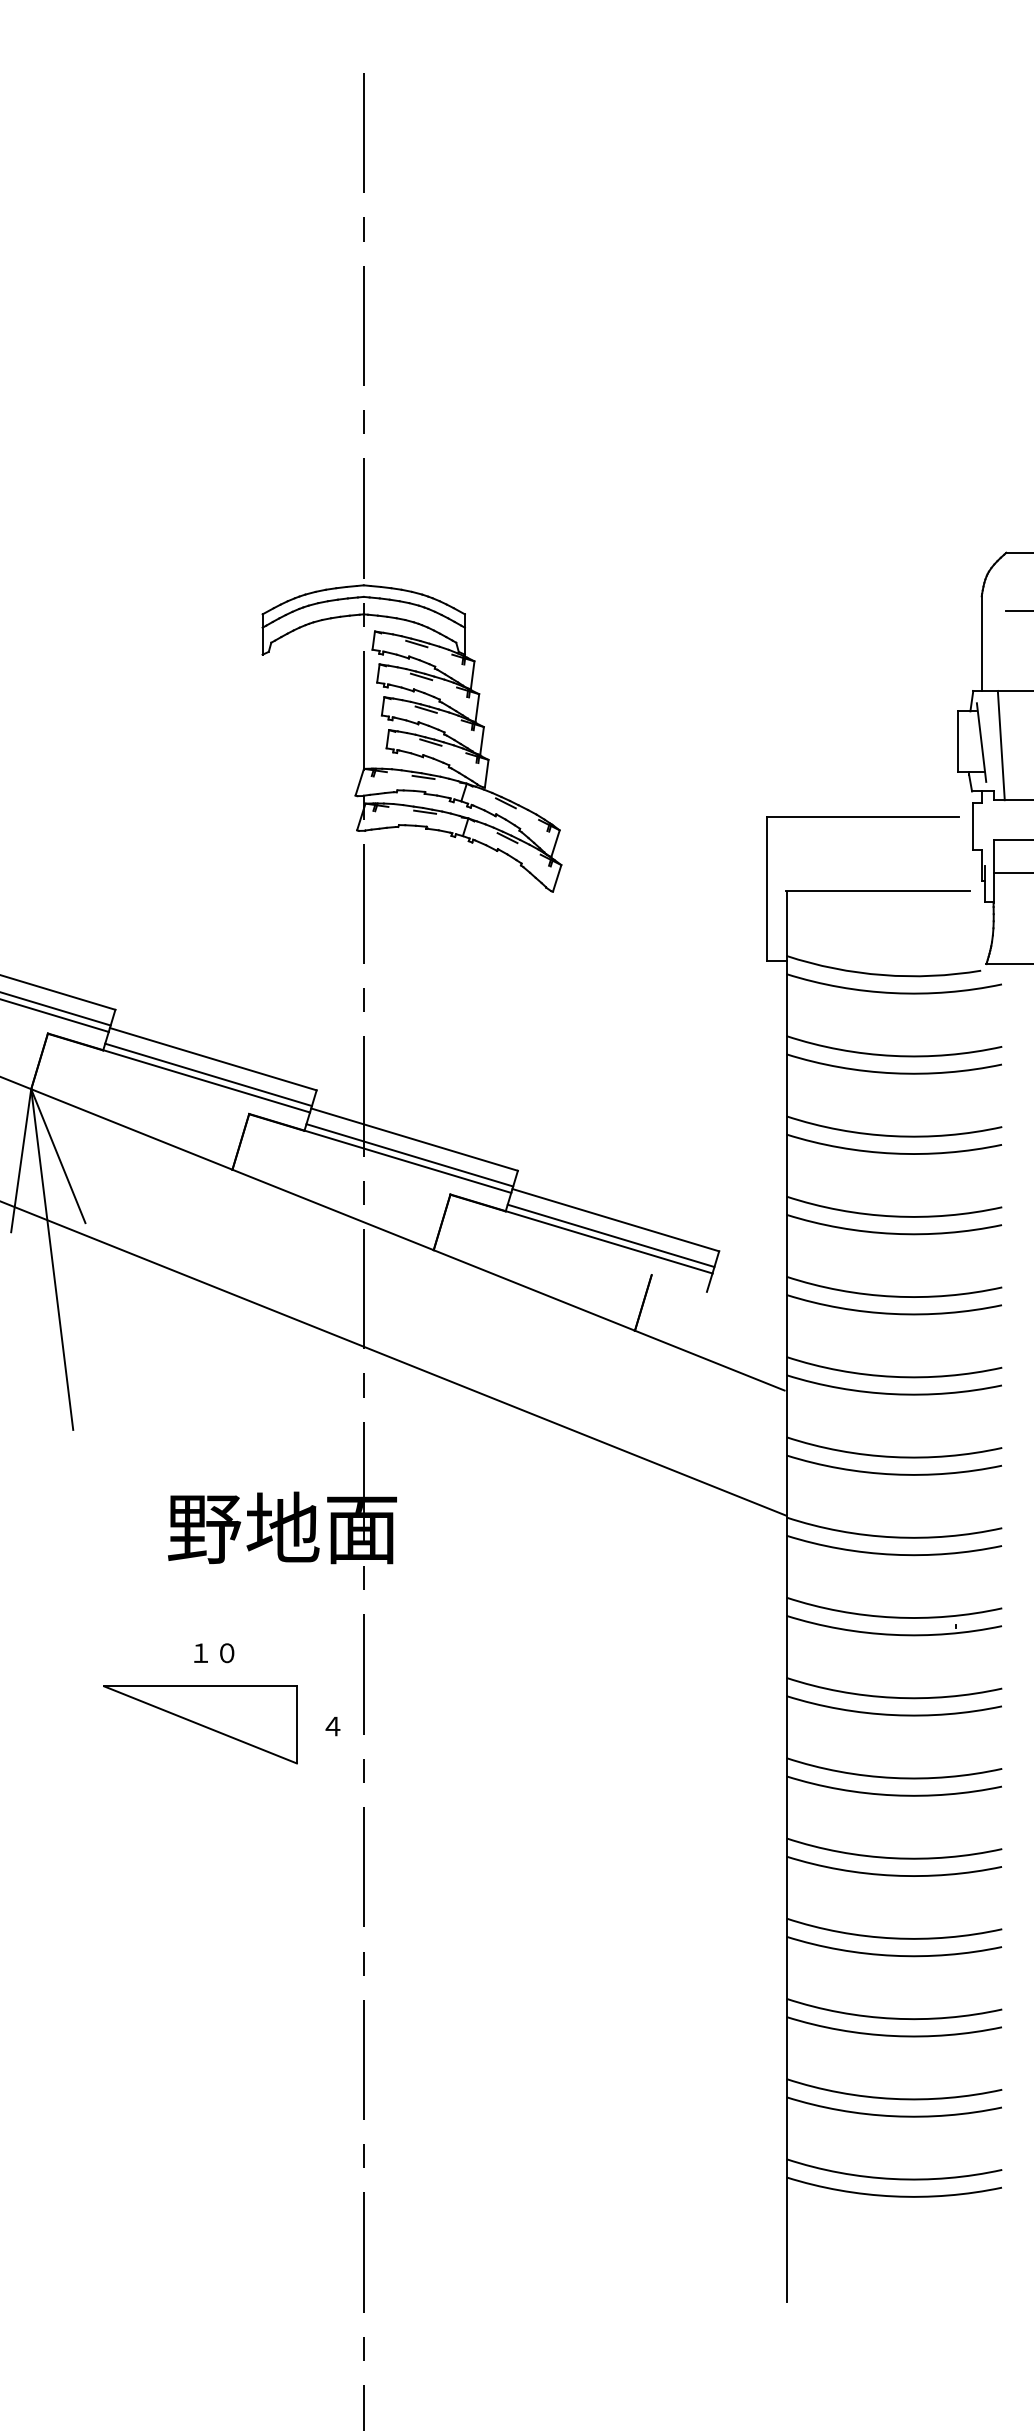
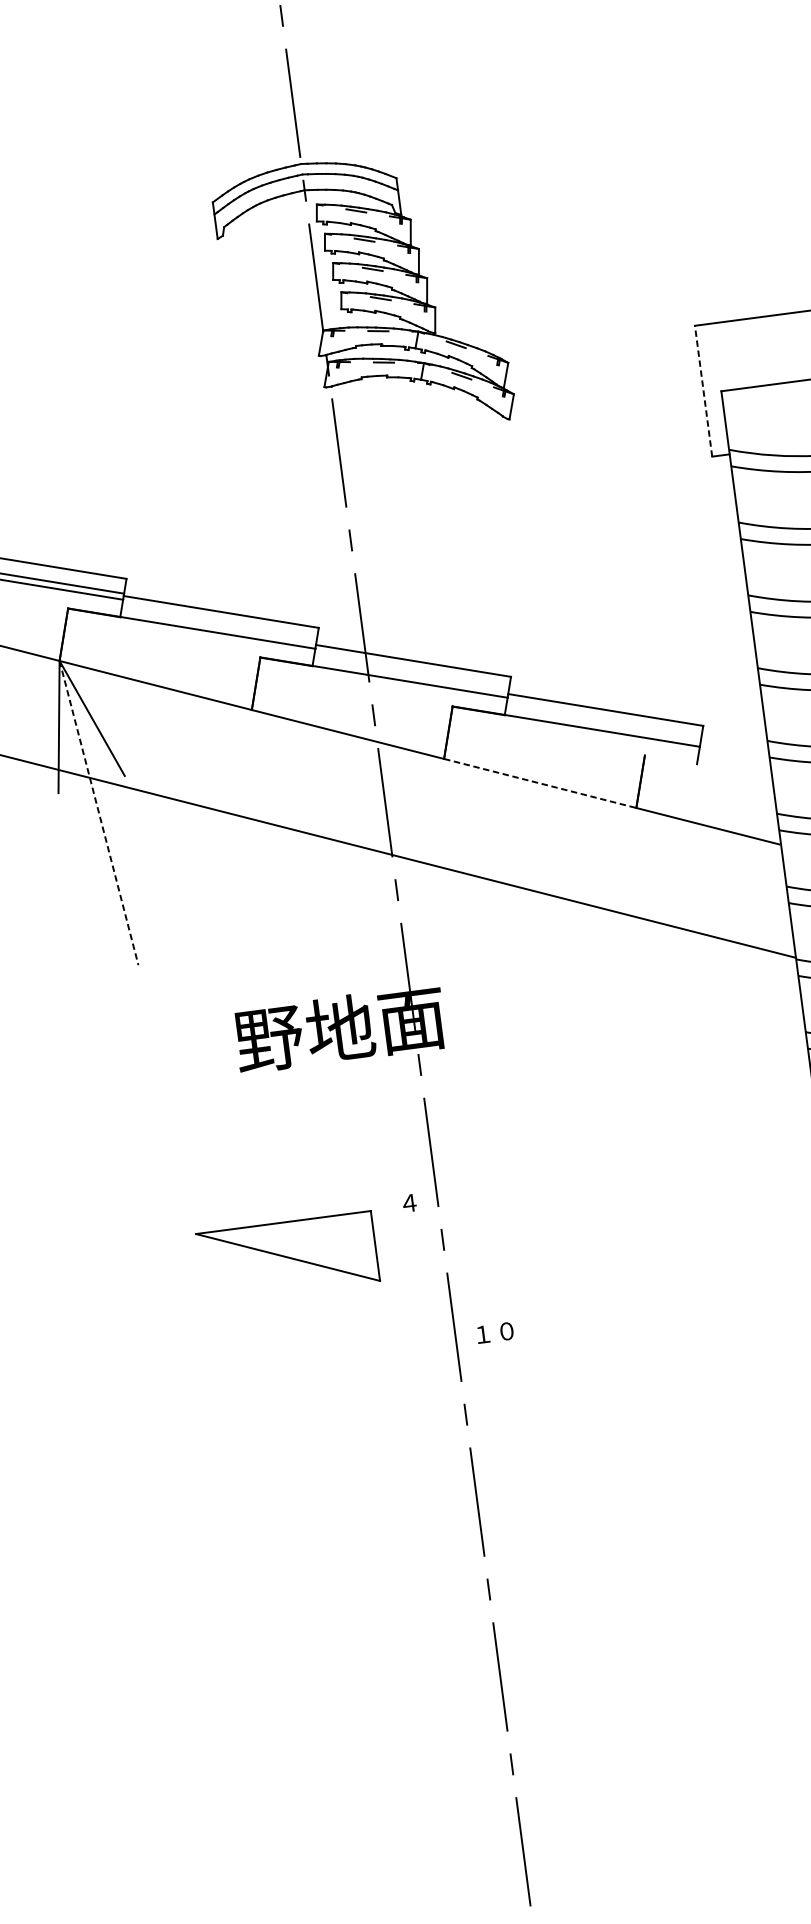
line: (767, 888) -> (703, 390), solid -> dashed
line: (208, 1074) -> (218, 626), removed
line: (409, 1155) -> (410, 675), removed
line: (610, 1235) -> (602, 724), removed
line: (52, 1259) -> (99, 812), solid -> dashed
line: (534, 1290) -> (540, 783), solid -> dashed
text: (214, 1653) -> (495, 1333), moved
part: (200, 1724) -> (287, 1257), moved

